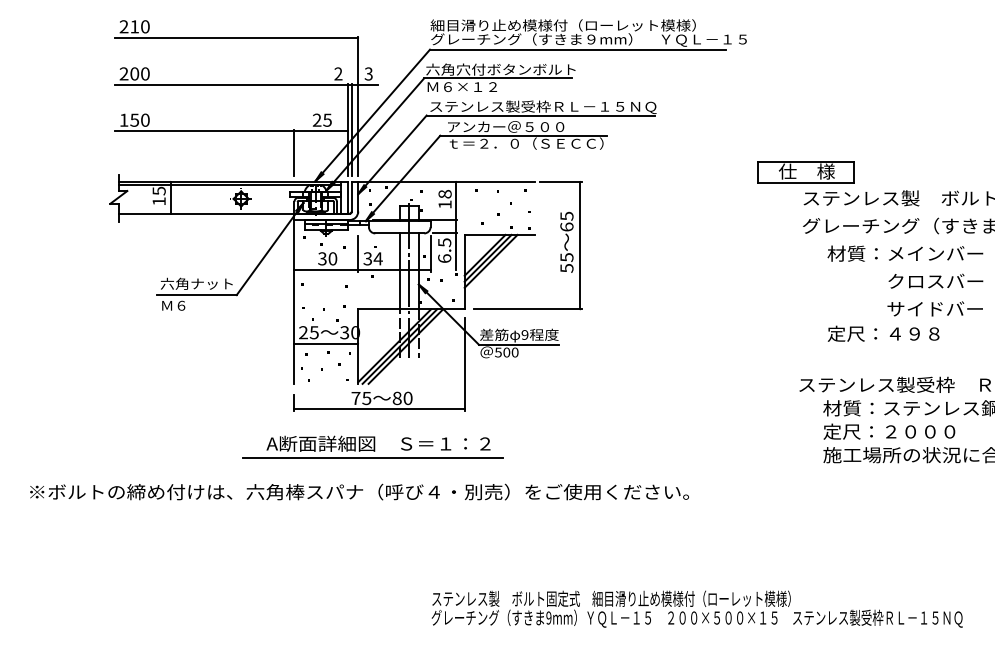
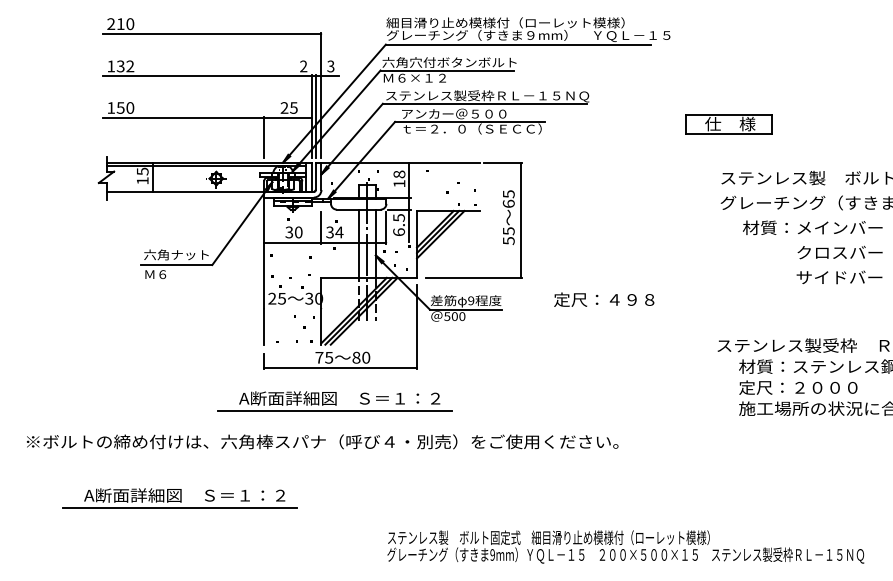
text: (134, 74) -> (120, 66), 200 -> 132
part: (804, 172) -> (728, 124), moved
text: (883, 333) -> (604, 299), moved
line: (325, 343) -> (292, 308), removed
part: (200, 555) -> (179, 498), added

